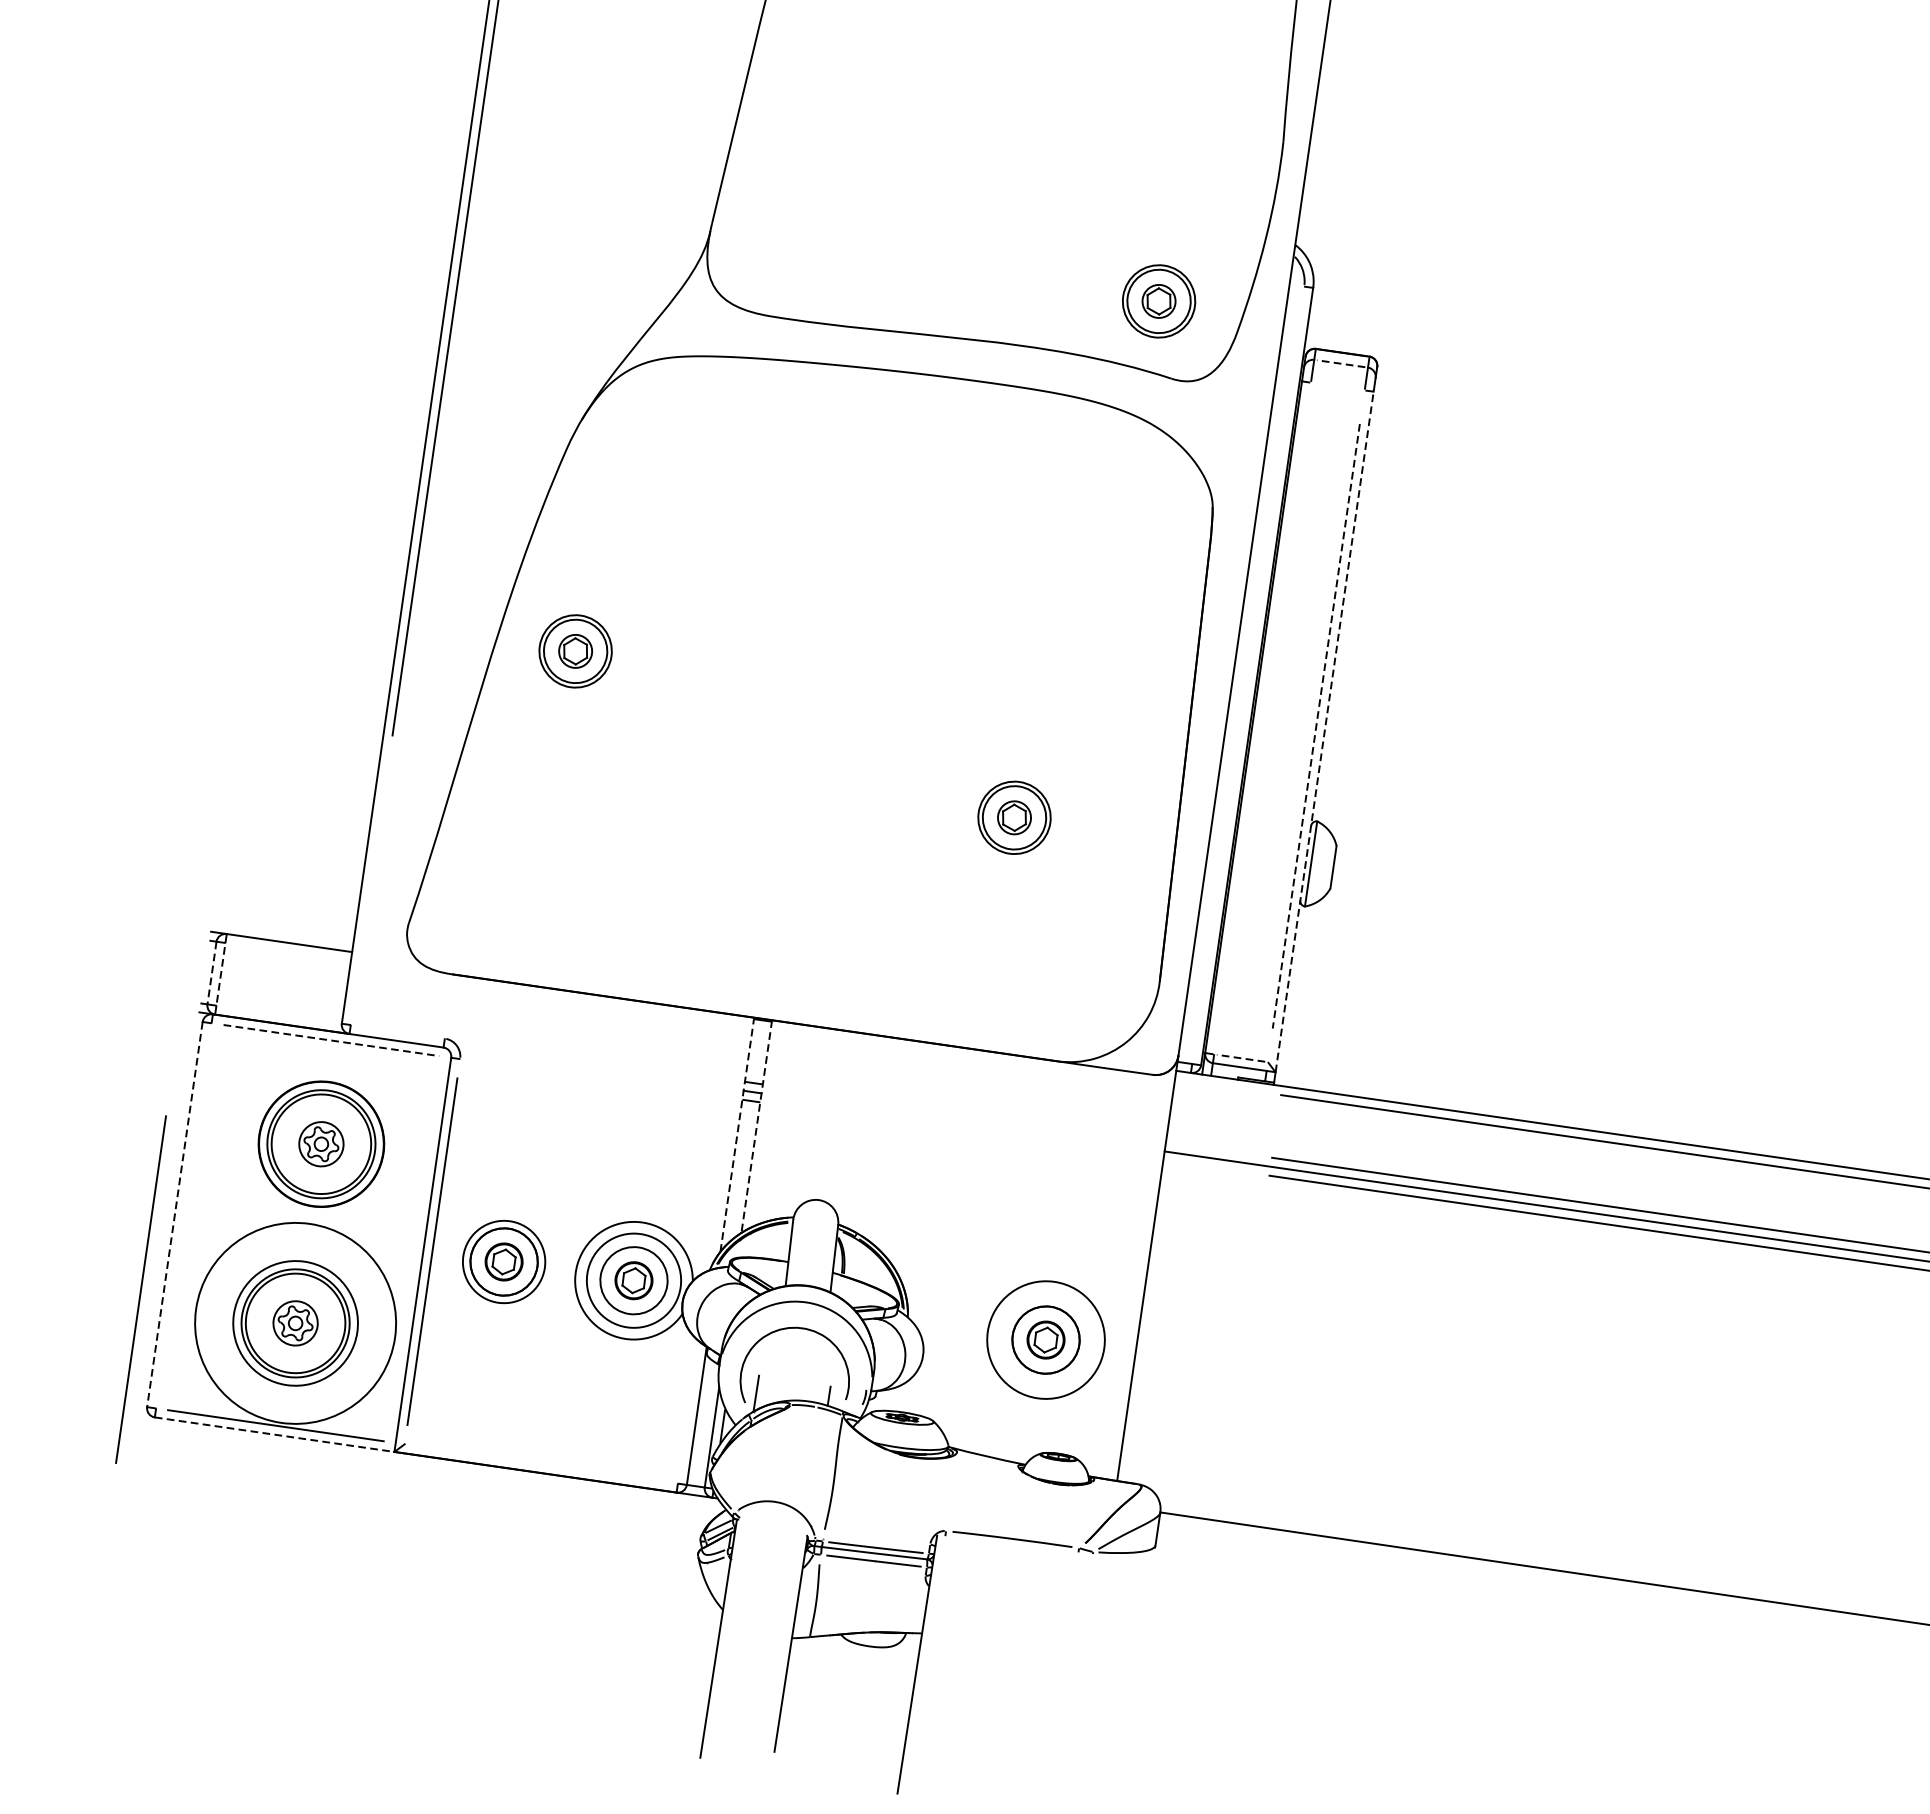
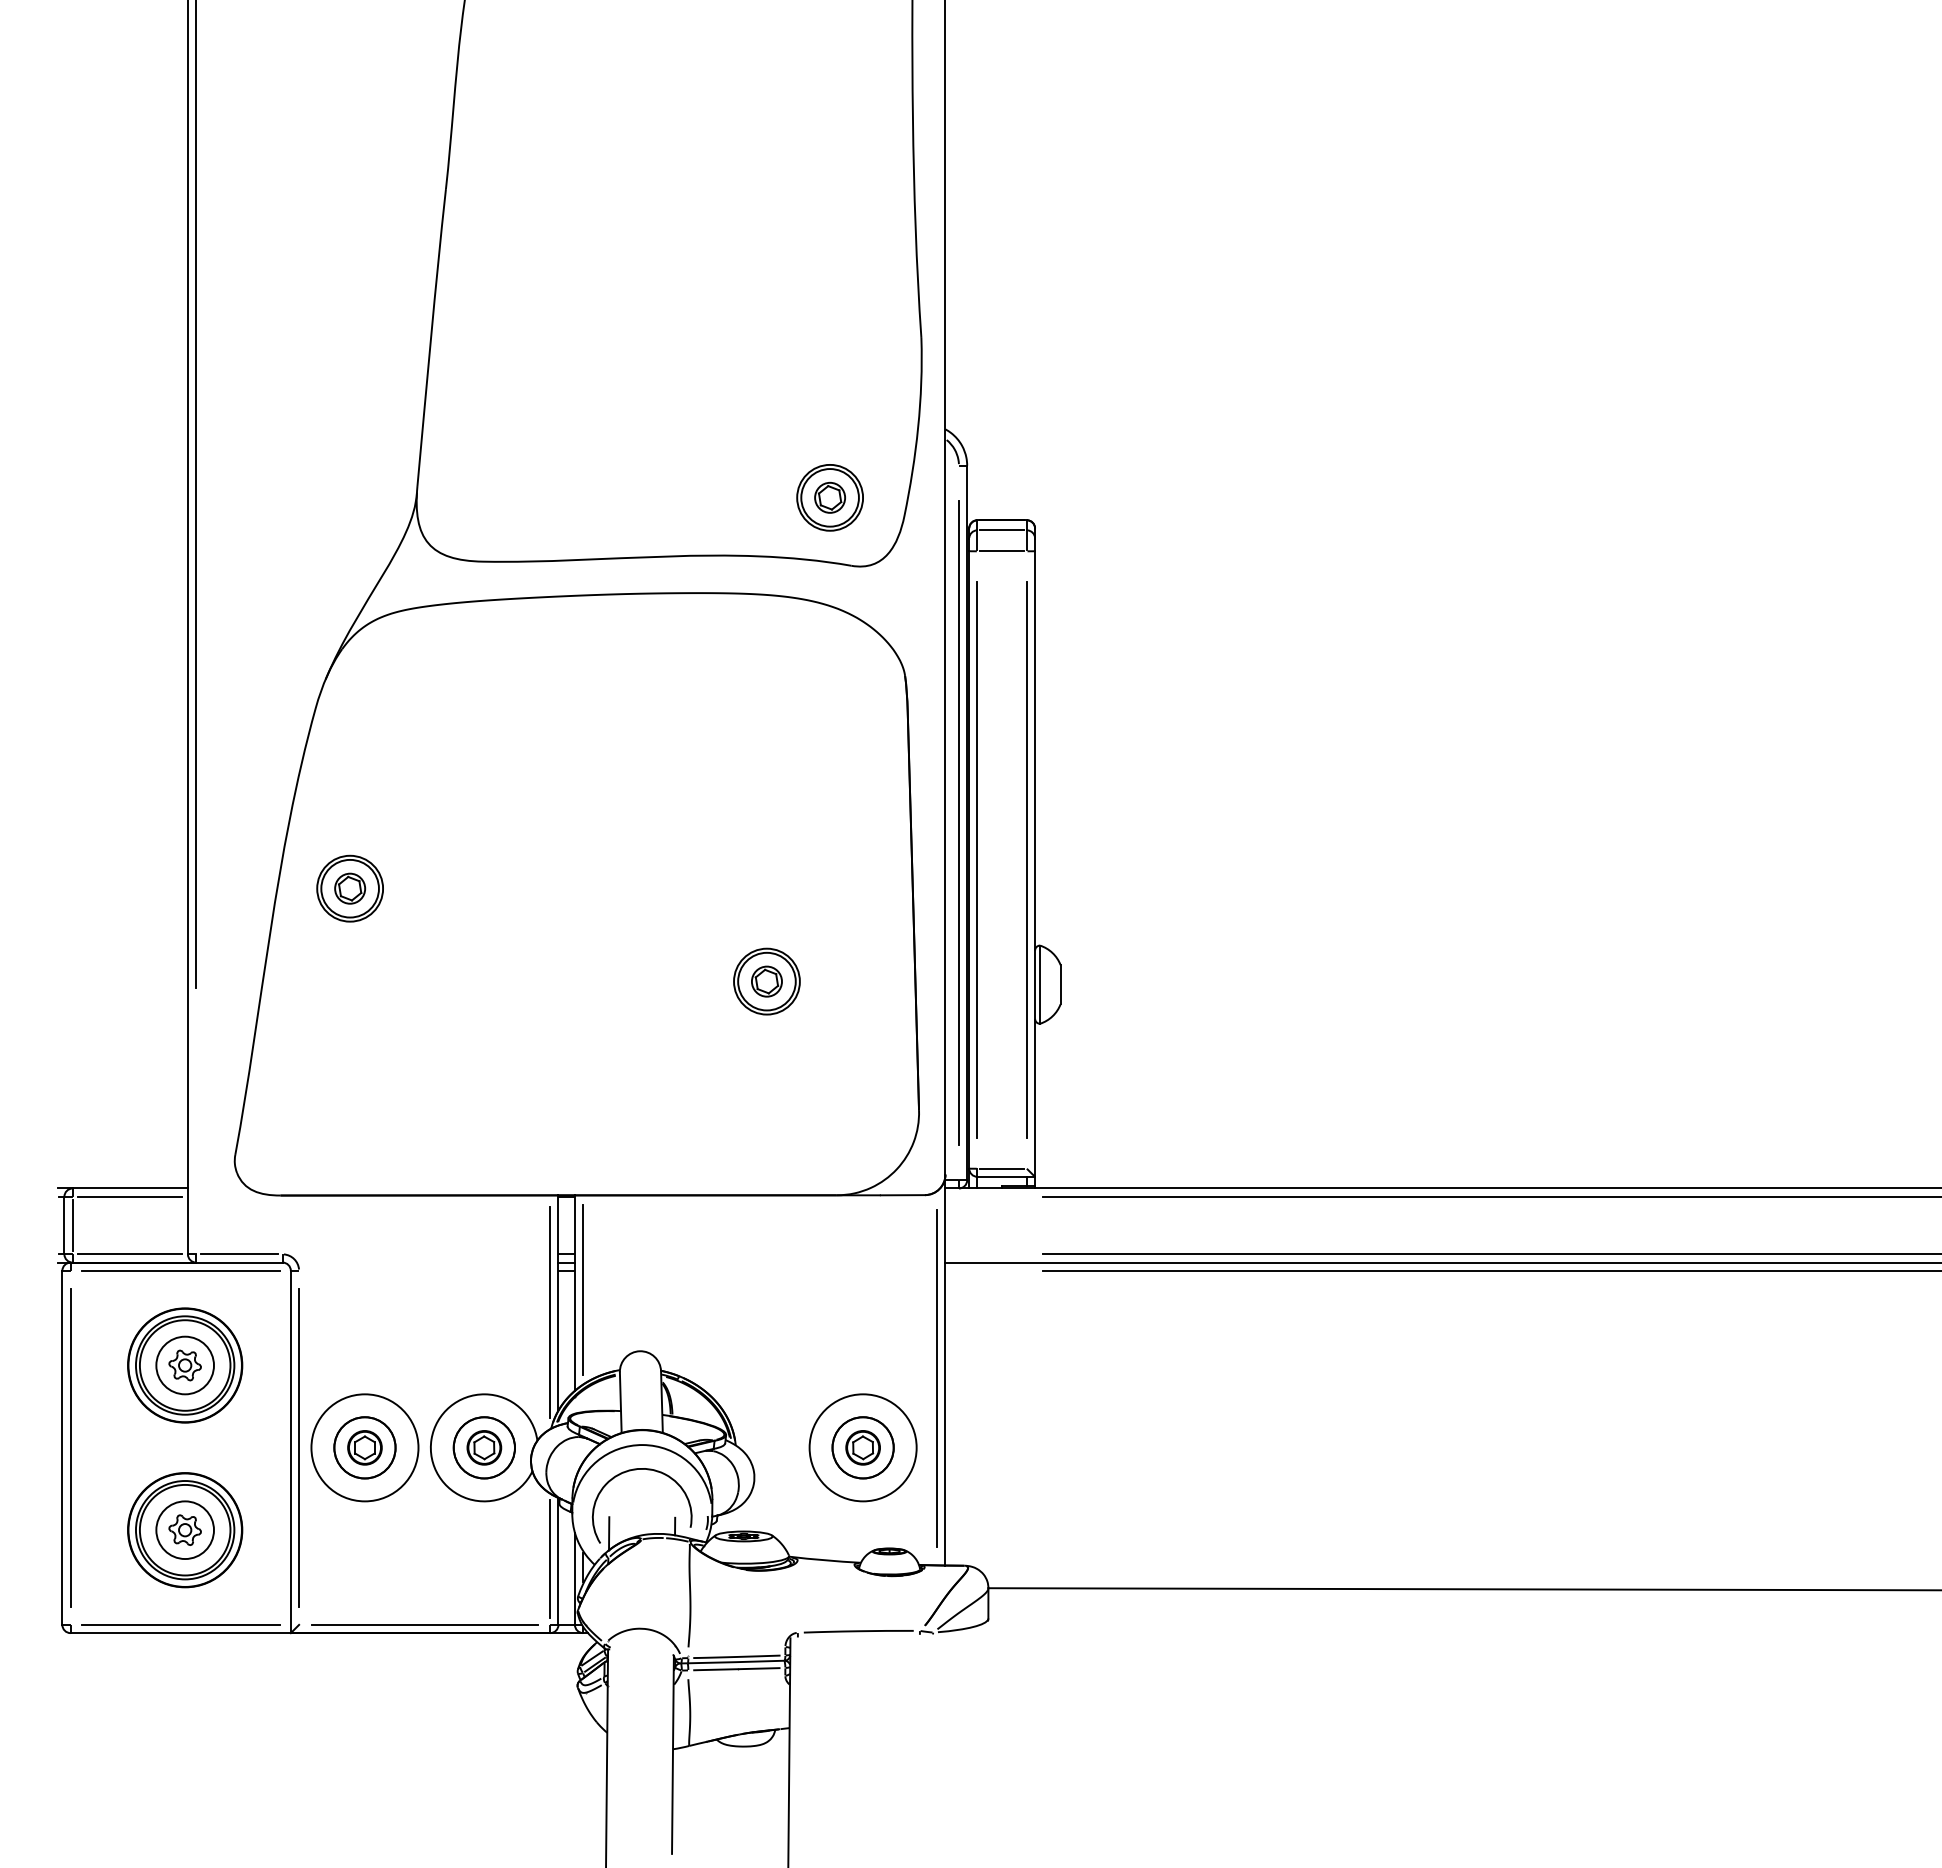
line: (1340, 363) -> (1001, 530), dashed -> solid
line: (1337, 386) -> (1001, 551), added
line: (1247, 674) -> (958, 822), added
line: (1262, 717) -> (977, 859), added
line: (1315, 726) -> (1026, 860), dashed -> solid
line: (1325, 732) -> (1035, 864), dashed -> solid
line: (288, 951) -> (130, 1196), added
line: (212, 973) -> (64, 1225), dashed -> solid
line: (220, 974) -> (72, 1225), dashed -> solid
line: (279, 1014) -> (130, 1254), added
line: (397, 1031) -> (239, 1254), added
line: (332, 1040) -> (181, 1270), dashed -> solid
line: (1240, 1057) -> (1001, 1168), dashed -> solid
line: (766, 1123) -> (583, 1289), added
line: (756, 1126) -> (574, 1293), dashed -> solid
line: (737, 1135) -> (558, 1303), dashed -> solid
line: (727, 1143) -> (550, 1312), added
circle: (321, 1144) -> (185, 1365), size x1.43
line: (174, 1215) -> (62, 1448), dashed -> solid
circle: (503, 1261) -> (364, 1447), size x1.43
line: (1137, 1275) -> (937, 1377), added
circle: (634, 1280) -> (484, 1447), size x0.71
line: (140, 1289) -> (70, 1447), moved
circle: (295, 1323) -> (185, 1530), size x0.62
circle: (295, 1323) -> (185, 1530), size x1.43
line: (688, 1412) -> (550, 1559), added
line: (275, 1435) -> (181, 1633), dashed -> solid
line: (541, 1463) -> (424, 1624), added

